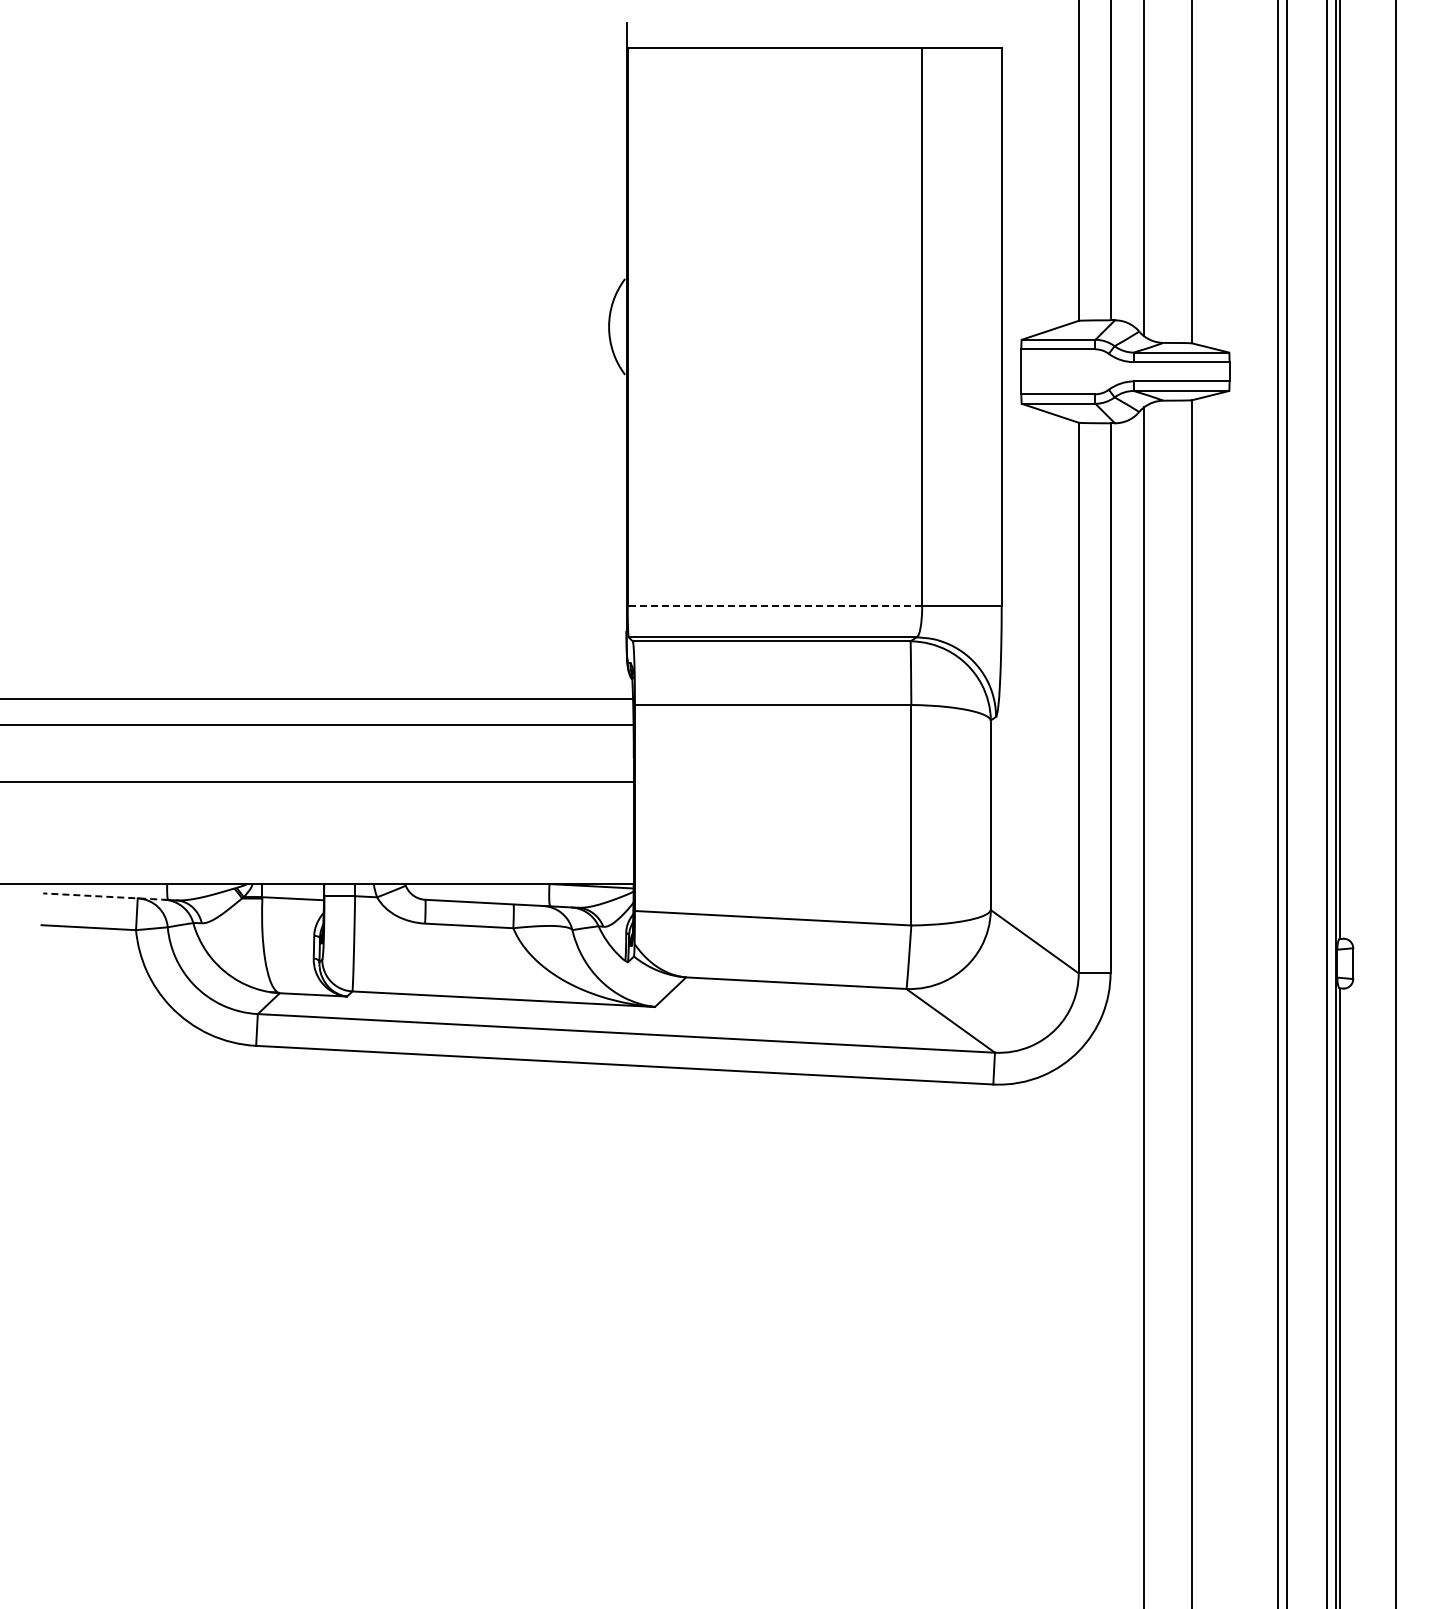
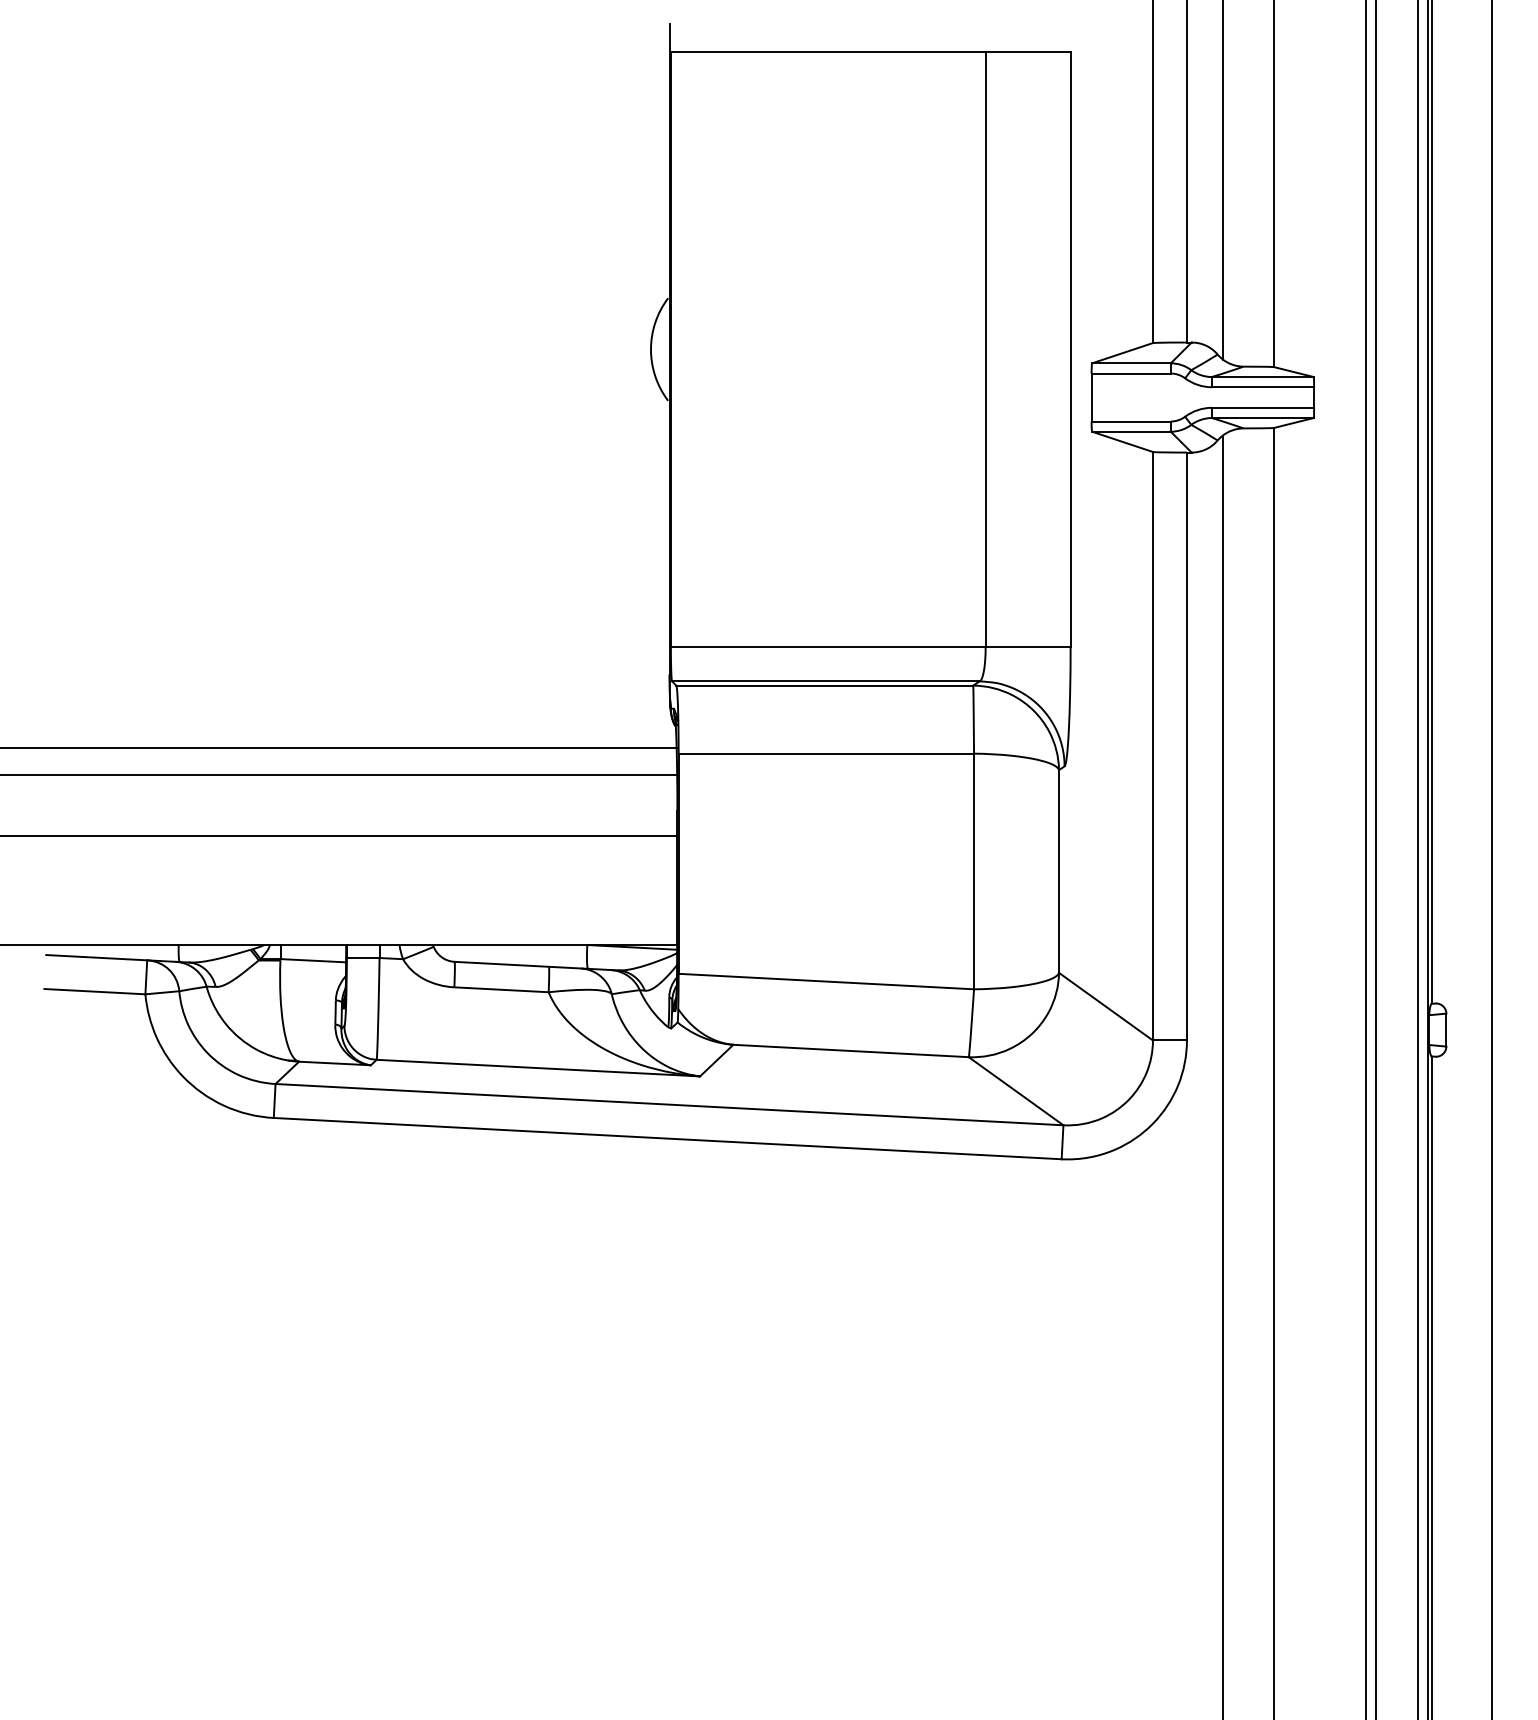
line: (774, 605) -> (827, 647), dashed -> solid
line: (105, 896) -> (112, 958), dashed -> solid

